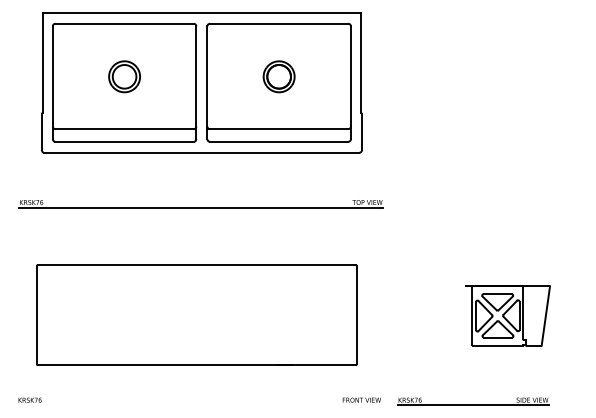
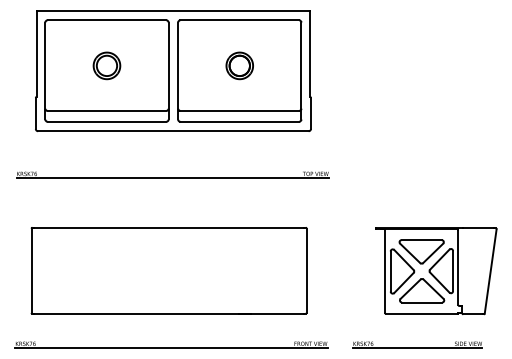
part: (508, 316) -> (436, 271), size x1.67
part: (473, 400) -> (417, 344), moved
line: (199, 405) -> (171, 348), added

